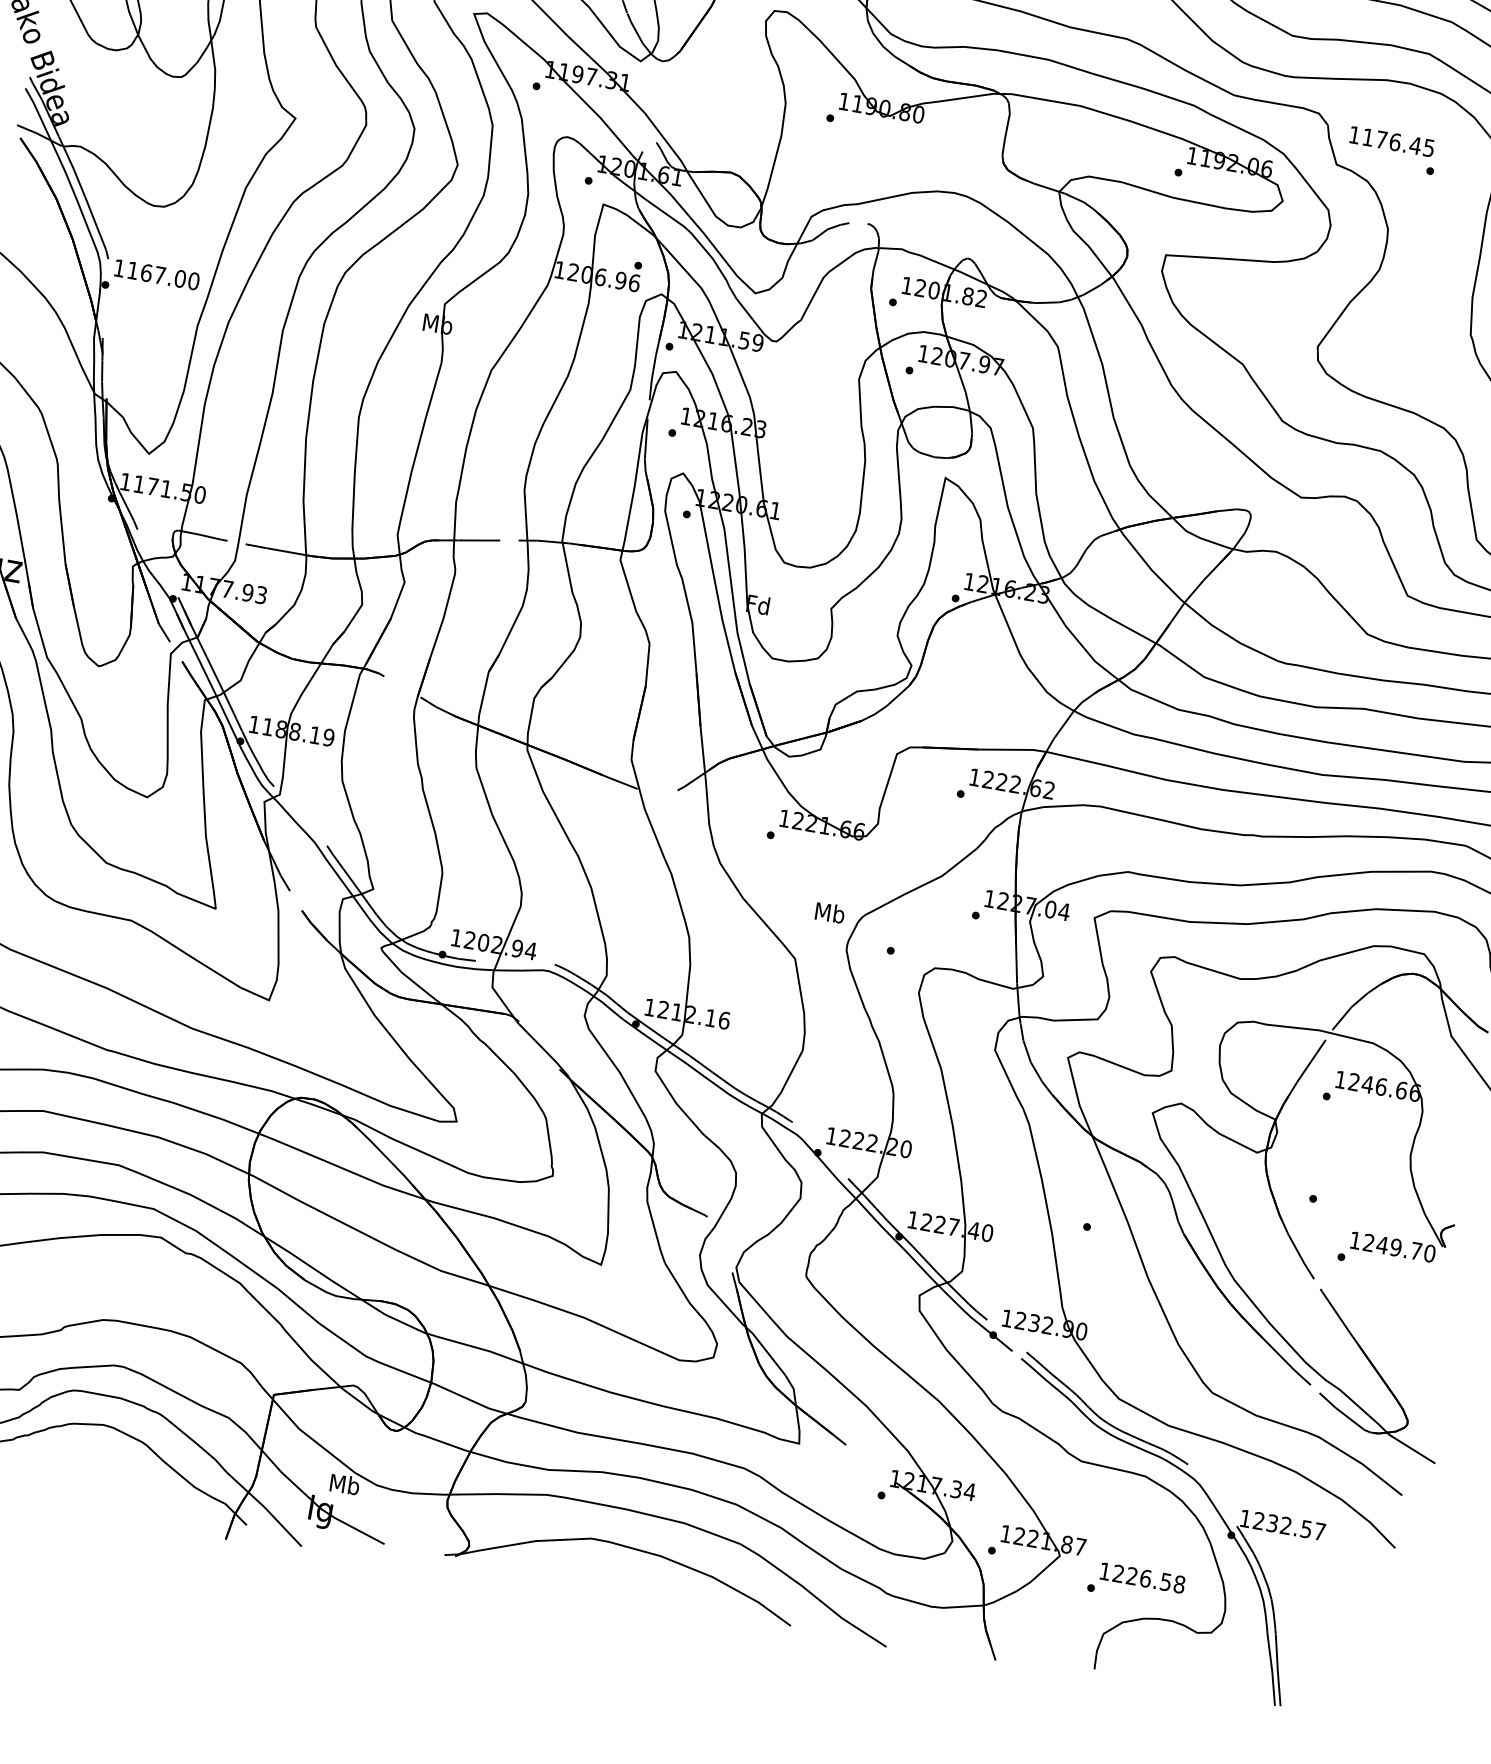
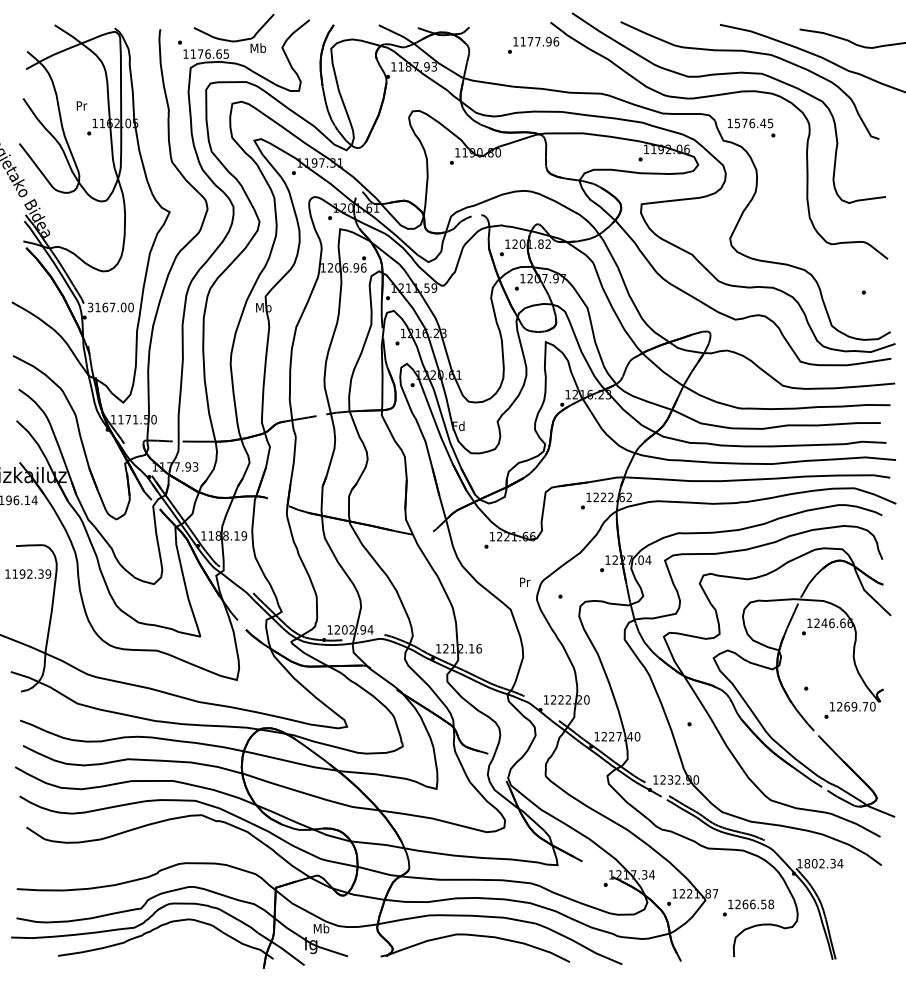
text: (1368, 137) -> (737, 123), 1176.45 -> 1576.45
text: (119, 268) -> (90, 307), 1167.00 -> 3167.00
text: (829, 913) -> (524, 582), Mb -> Pr
text: (1381, 1244) -> (846, 706), 1249.70 -> 1269.70
text: (1288, 1525) -> (823, 863), 1232.57 -> 1802.34
text: (1132, 1576) -> (745, 904), 1226.58 -> 1266.58

